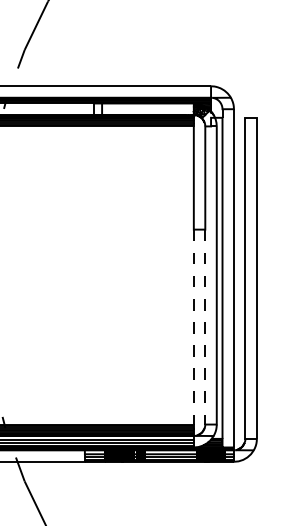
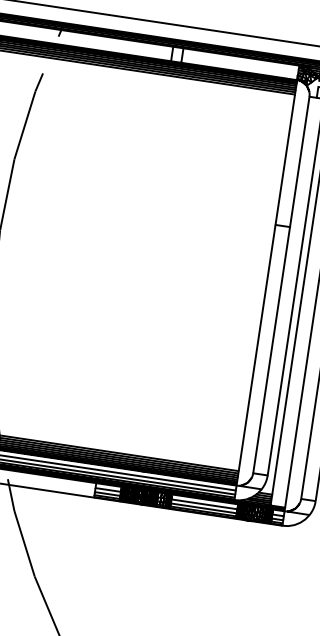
line: (193, 327) -> (256, 348), dashed -> solid
line: (205, 327) -> (271, 350), dashed -> solid

